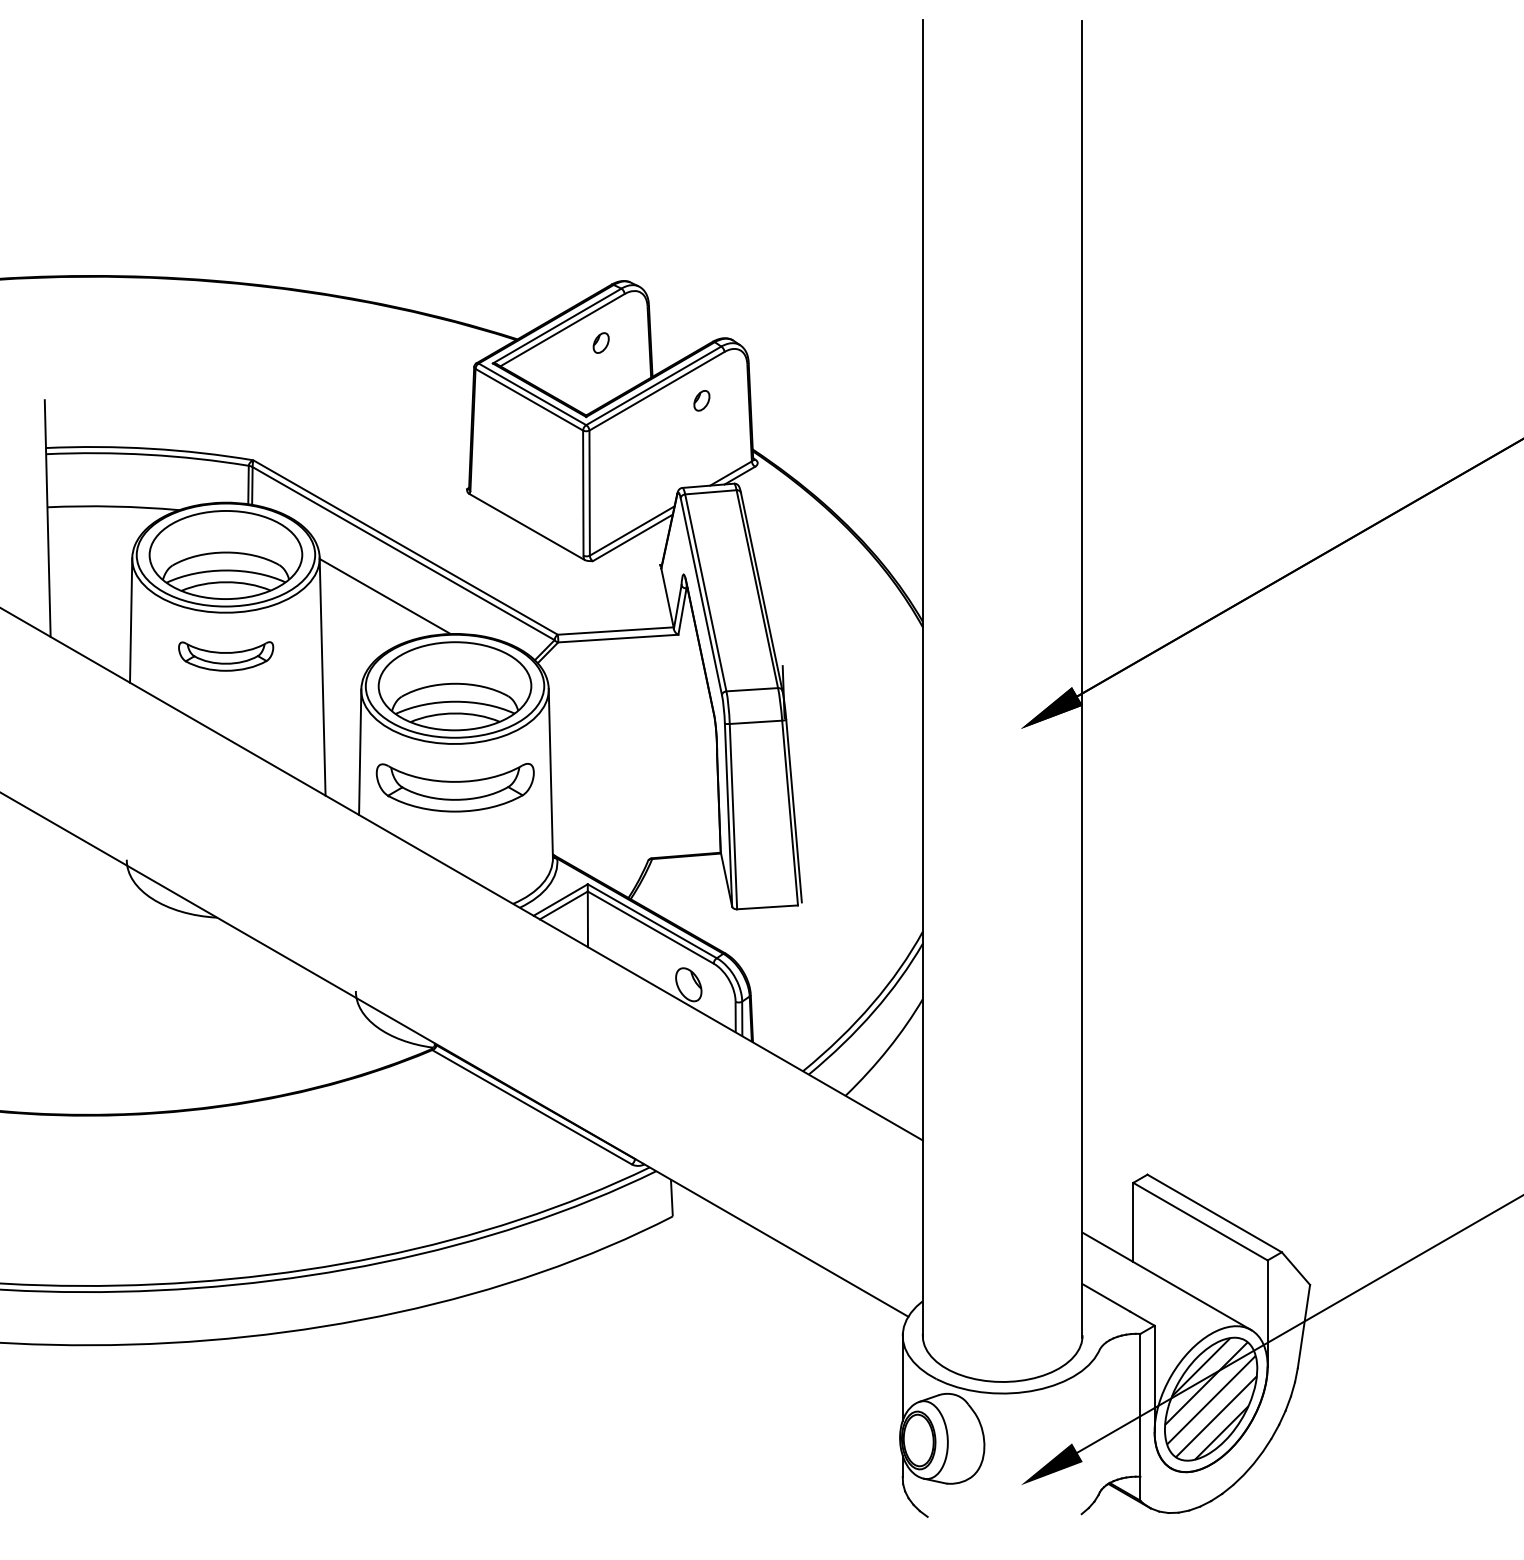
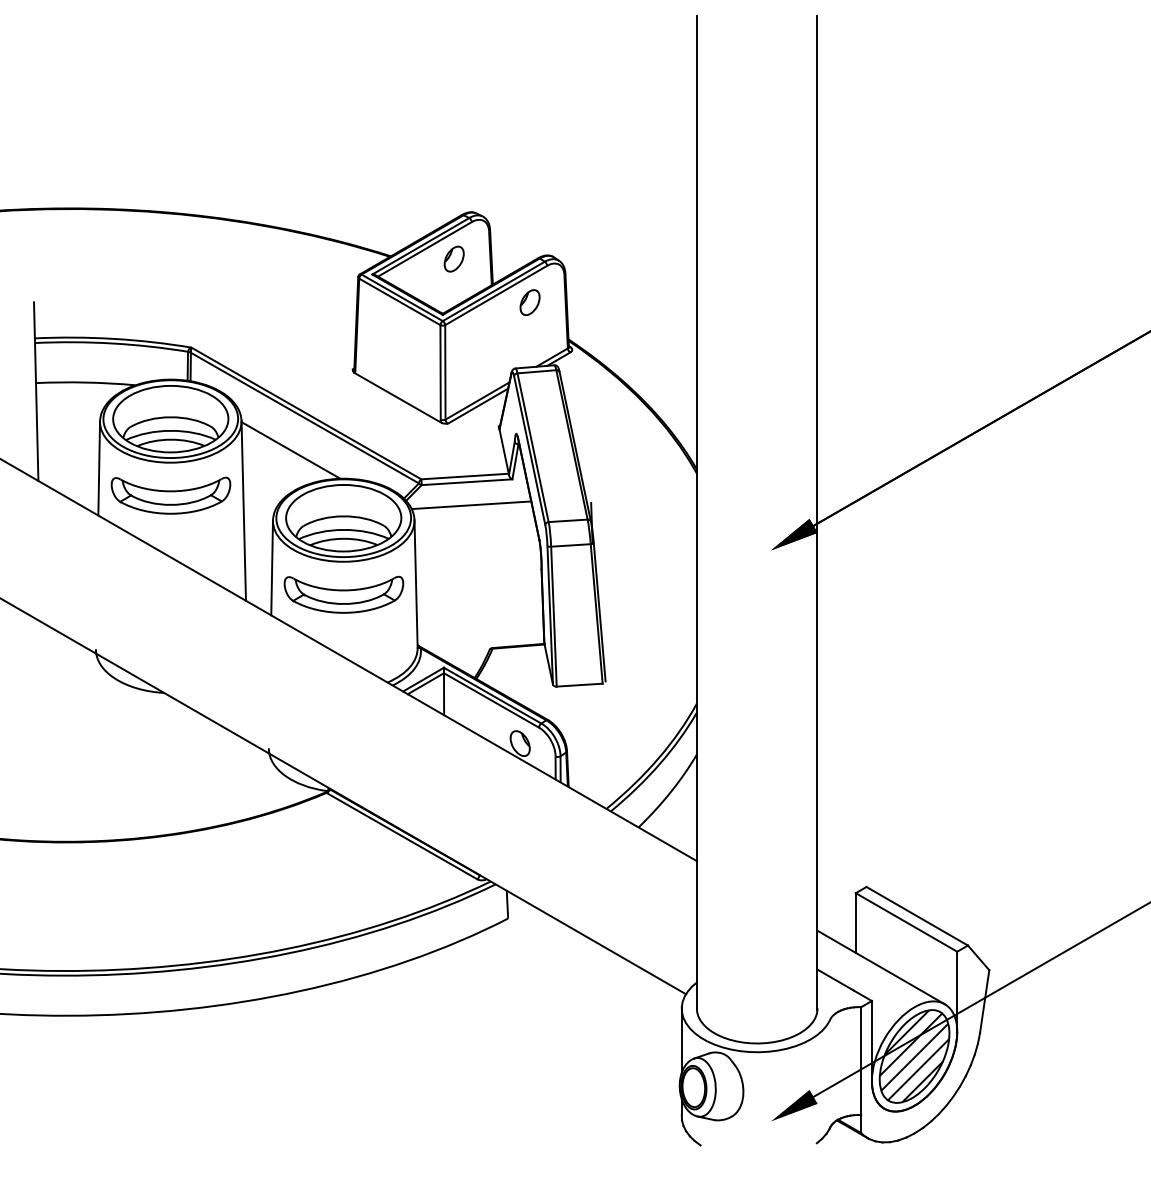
part: (600, 342) -> (453, 258), size x1.67
part: (701, 400) -> (529, 302), size x1.67
part: (225, 656) -> (170, 495), size x1.67
line: (624, 669) -> (471, 505), added

